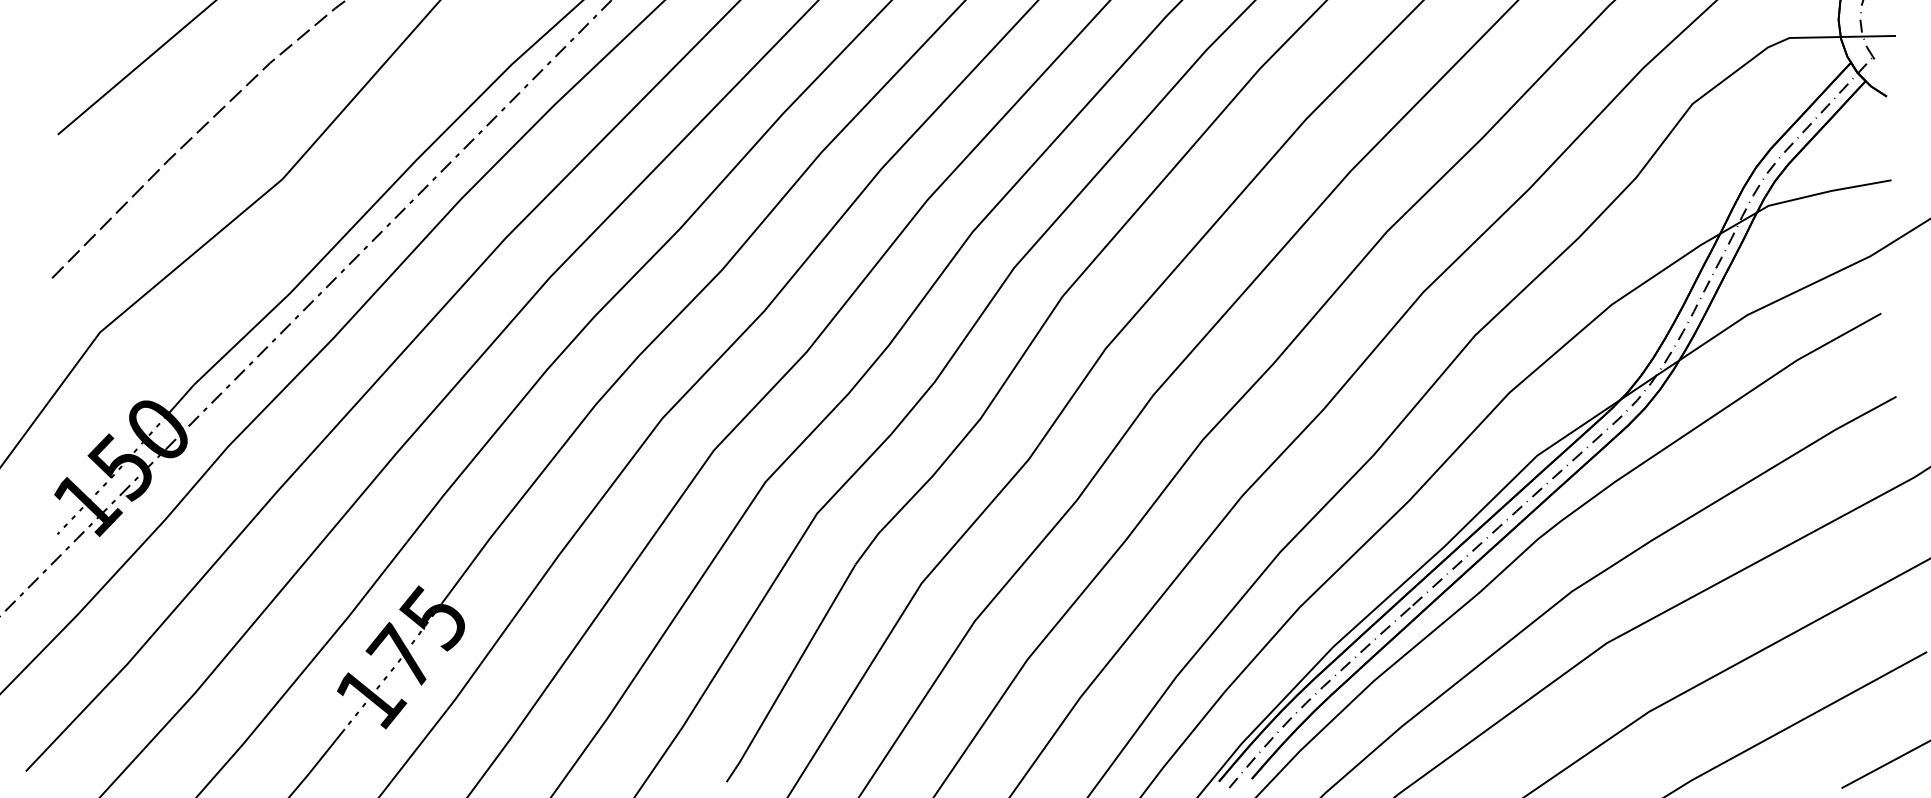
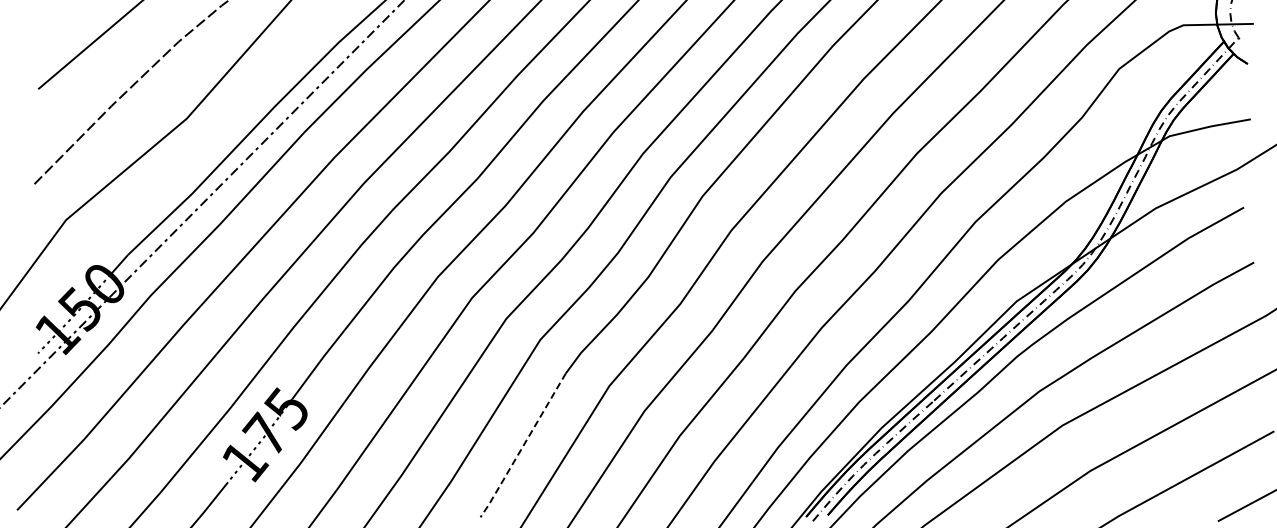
line: (791, 673) -> (523, 445), solid -> dashed

